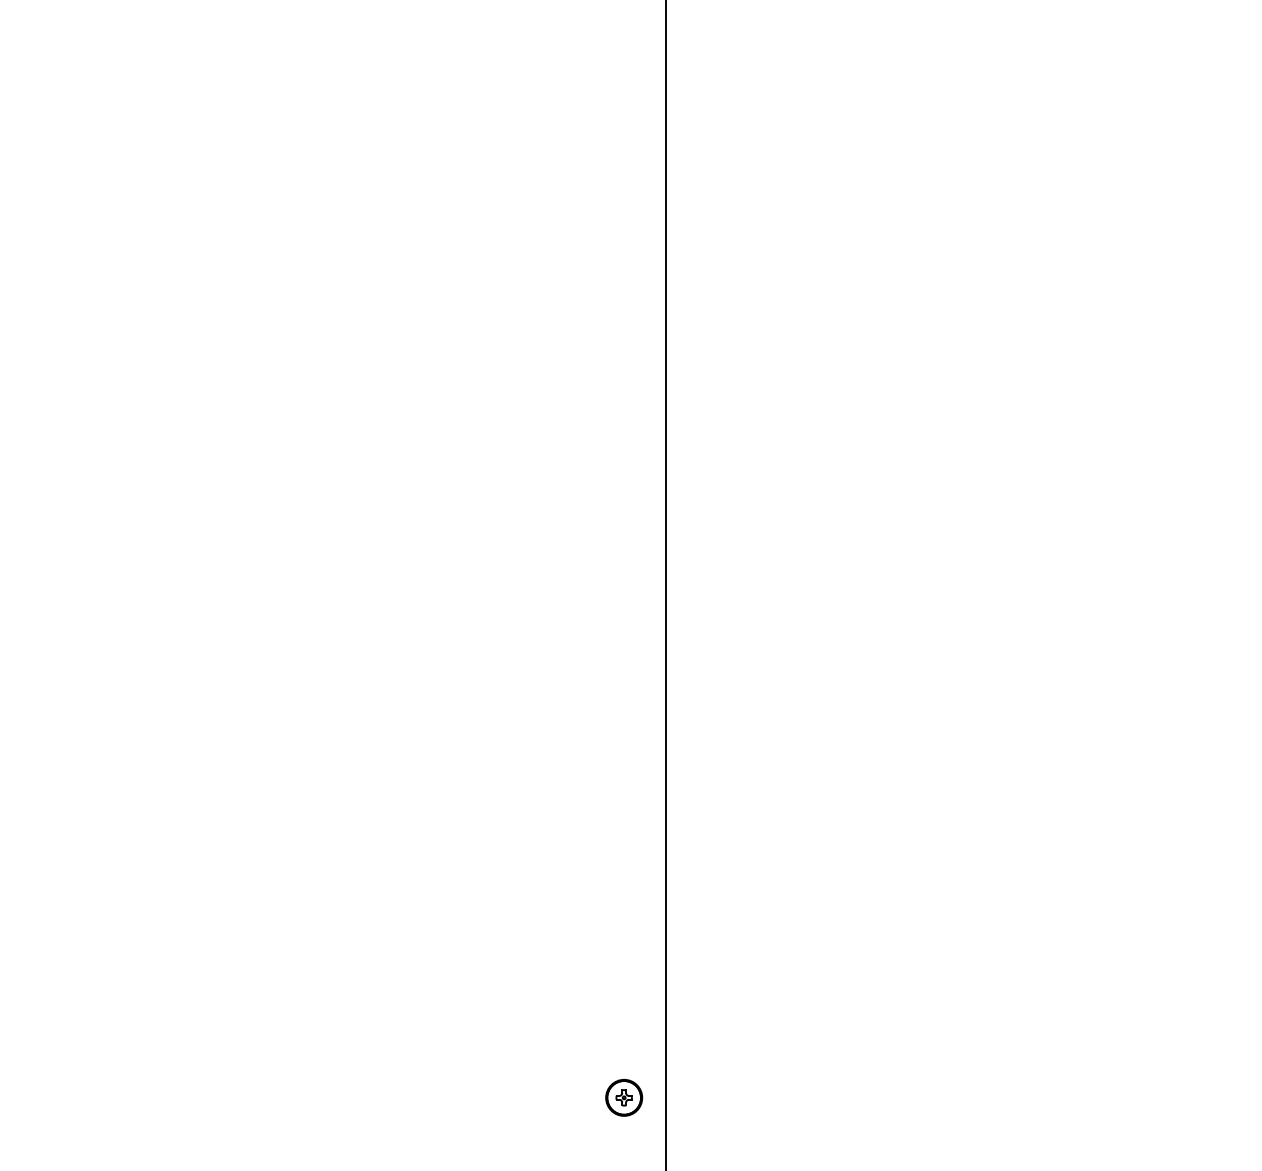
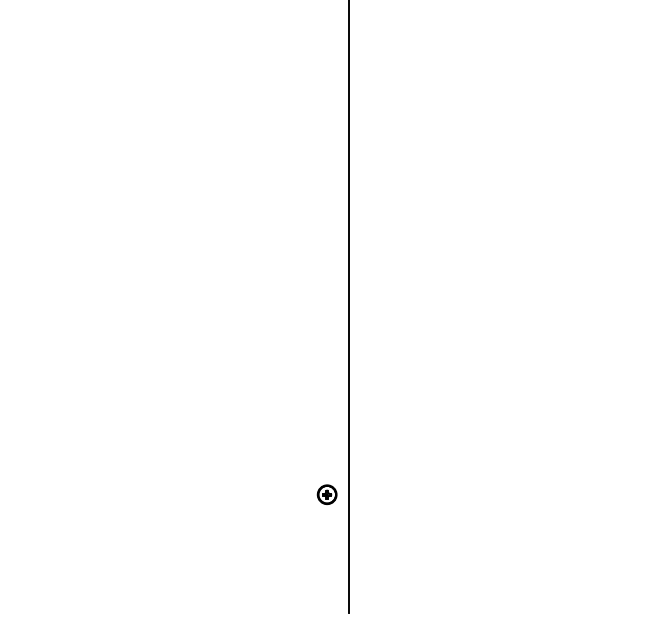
part: (622, 1097) -> (326, 494), moved

